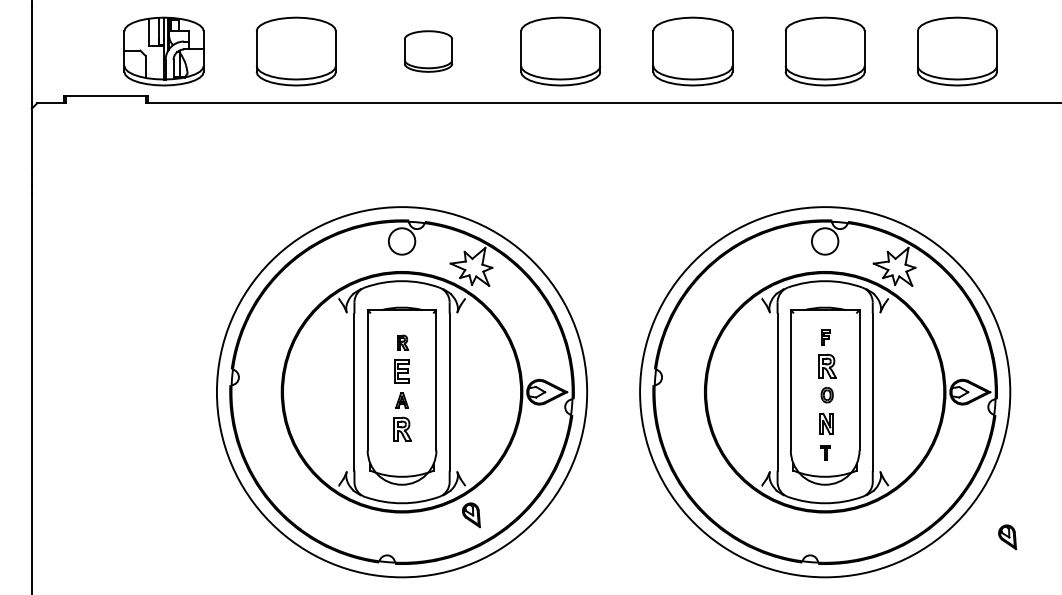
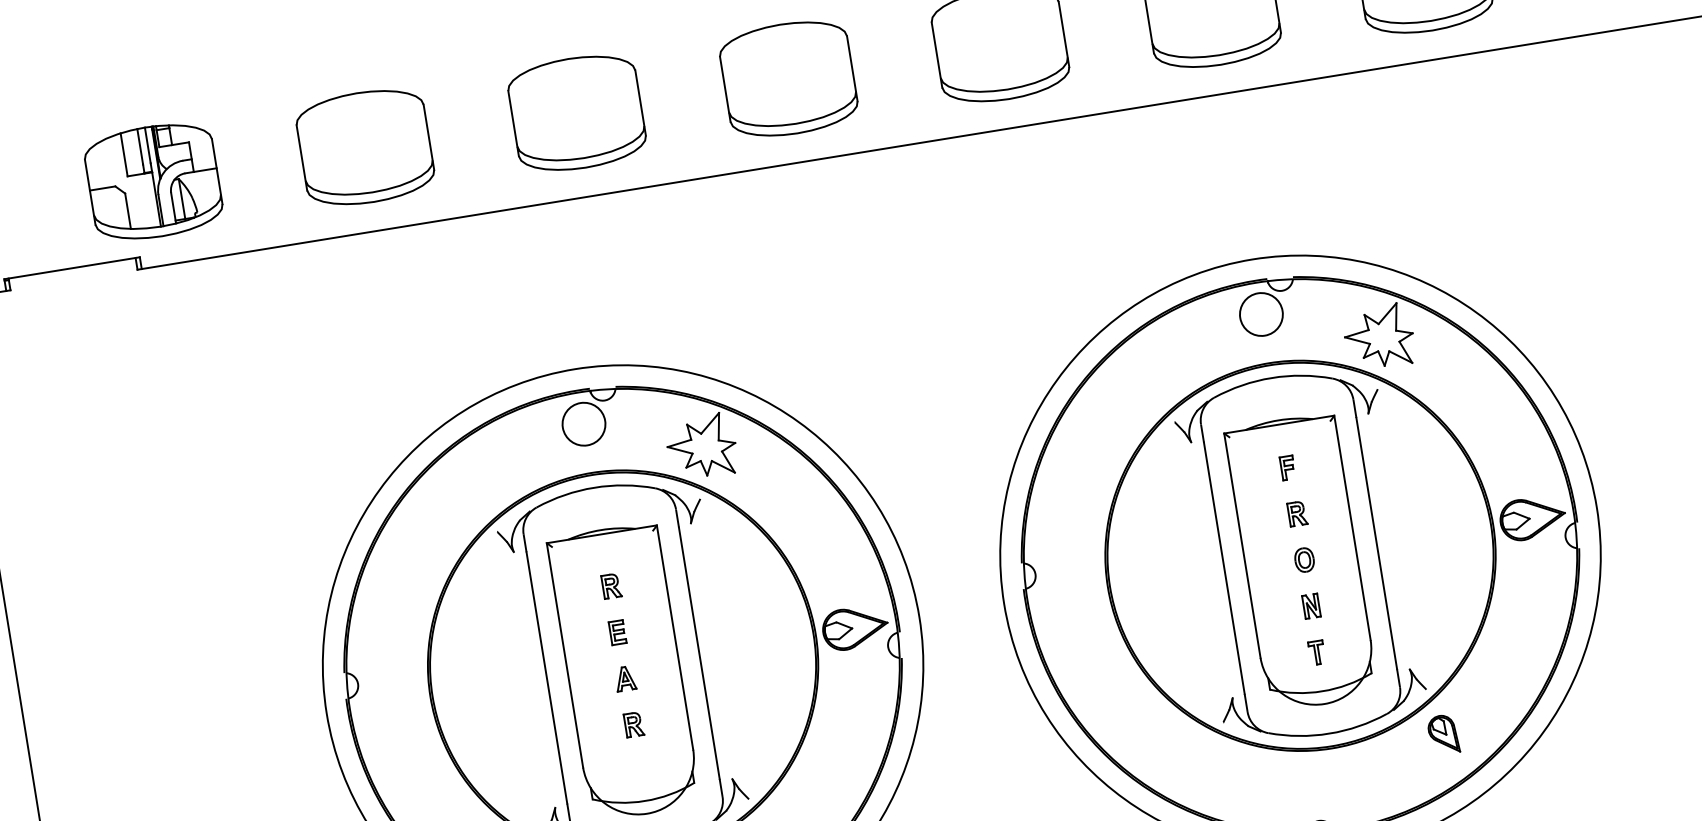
part: (428, 51) -> (577, 113), size x1.67
part: (827, 366) -> (1297, 514), size x0.62
part: (401, 371) -> (616, 632), size x0.62
part: (826, 423) -> (1310, 605), size x0.71
part: (403, 429) -> (635, 724), size x0.62
part: (1007, 537) -> (1443, 735), moved

